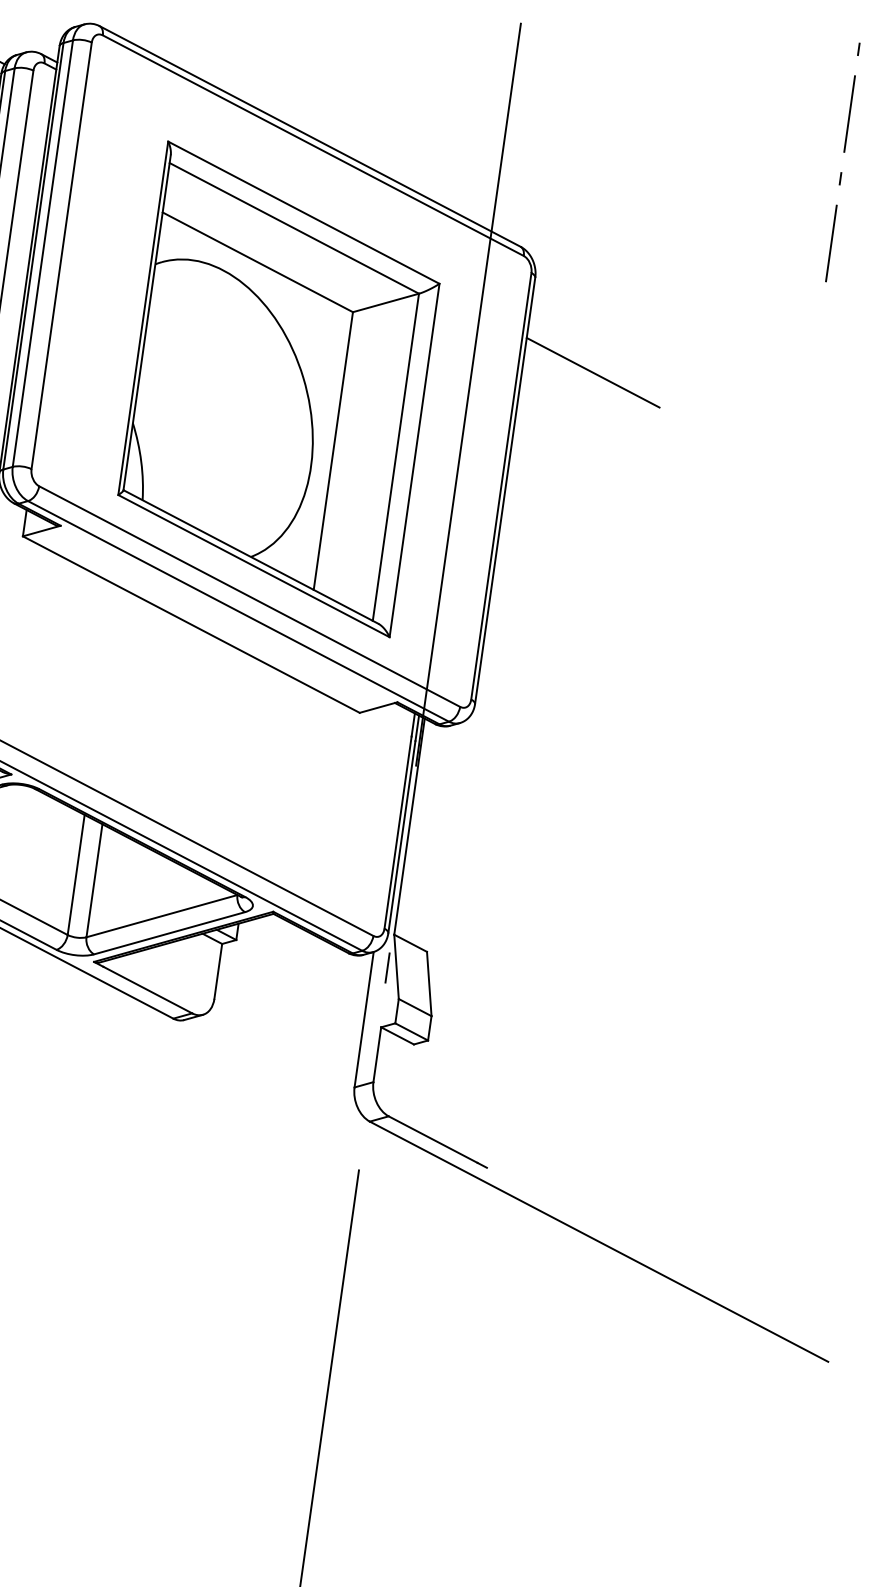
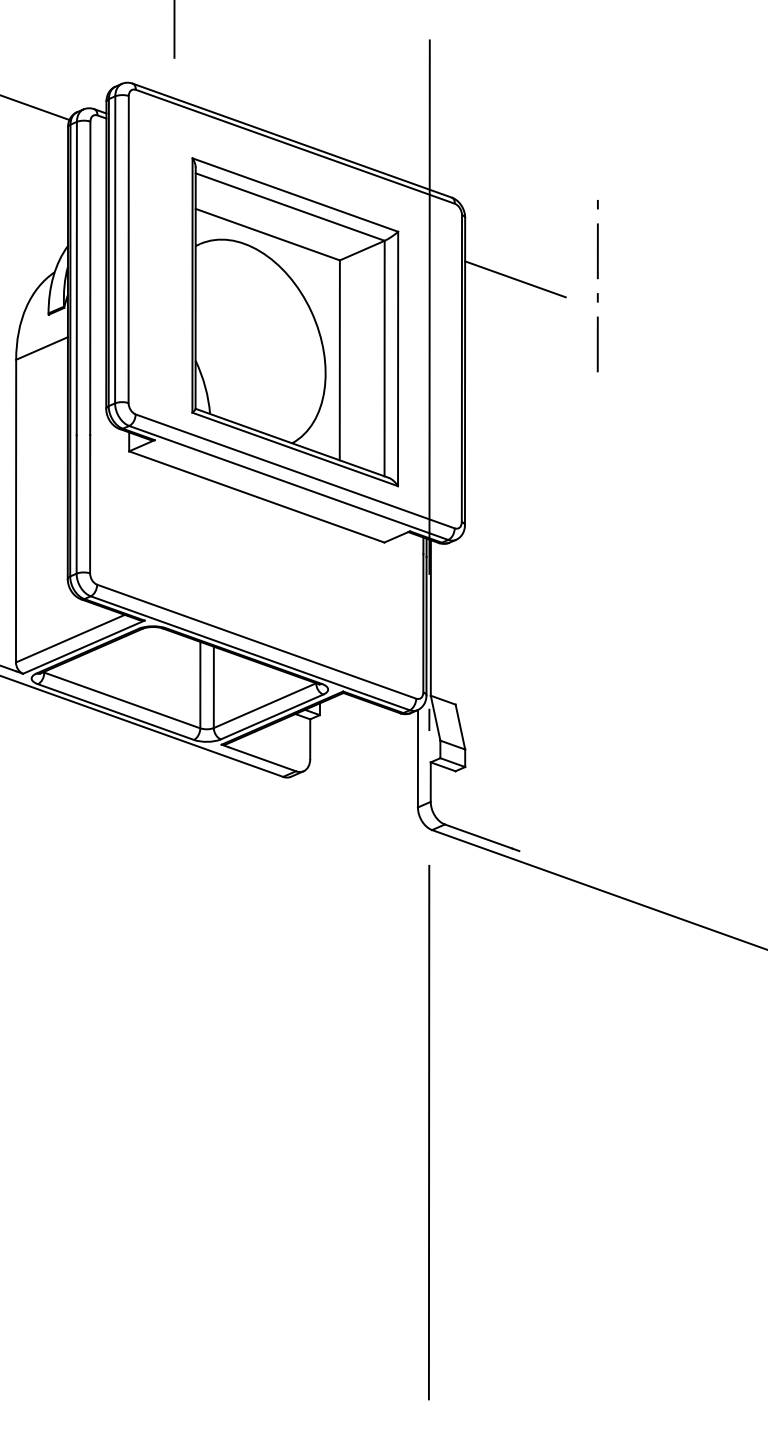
line: (843, 153) -> (597, 279), moved

